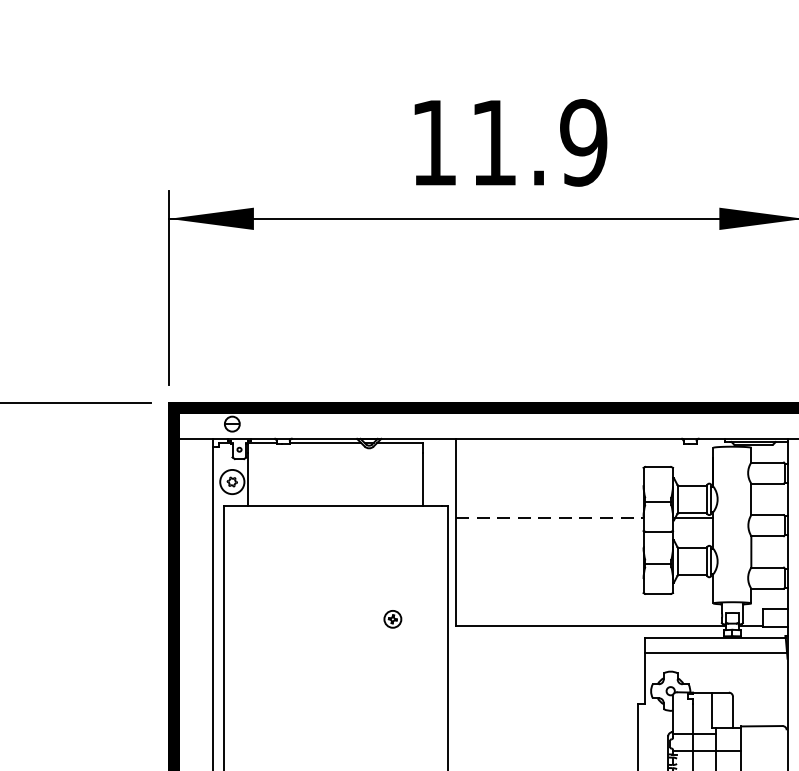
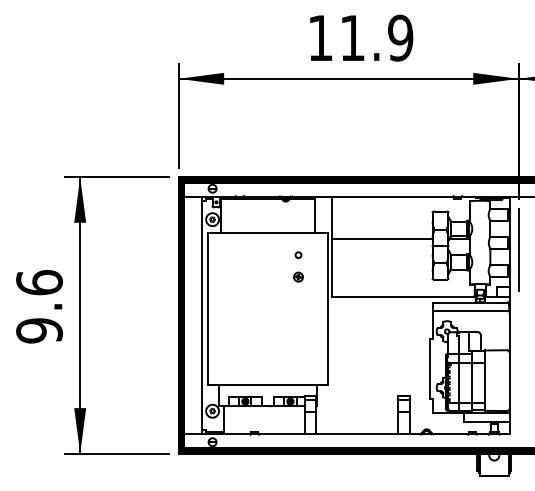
line: (549, 517) -> (382, 238), dashed -> solid
circle: (392, 547) -> (298, 254), added
part: (392, 618) -> (298, 276), moved

